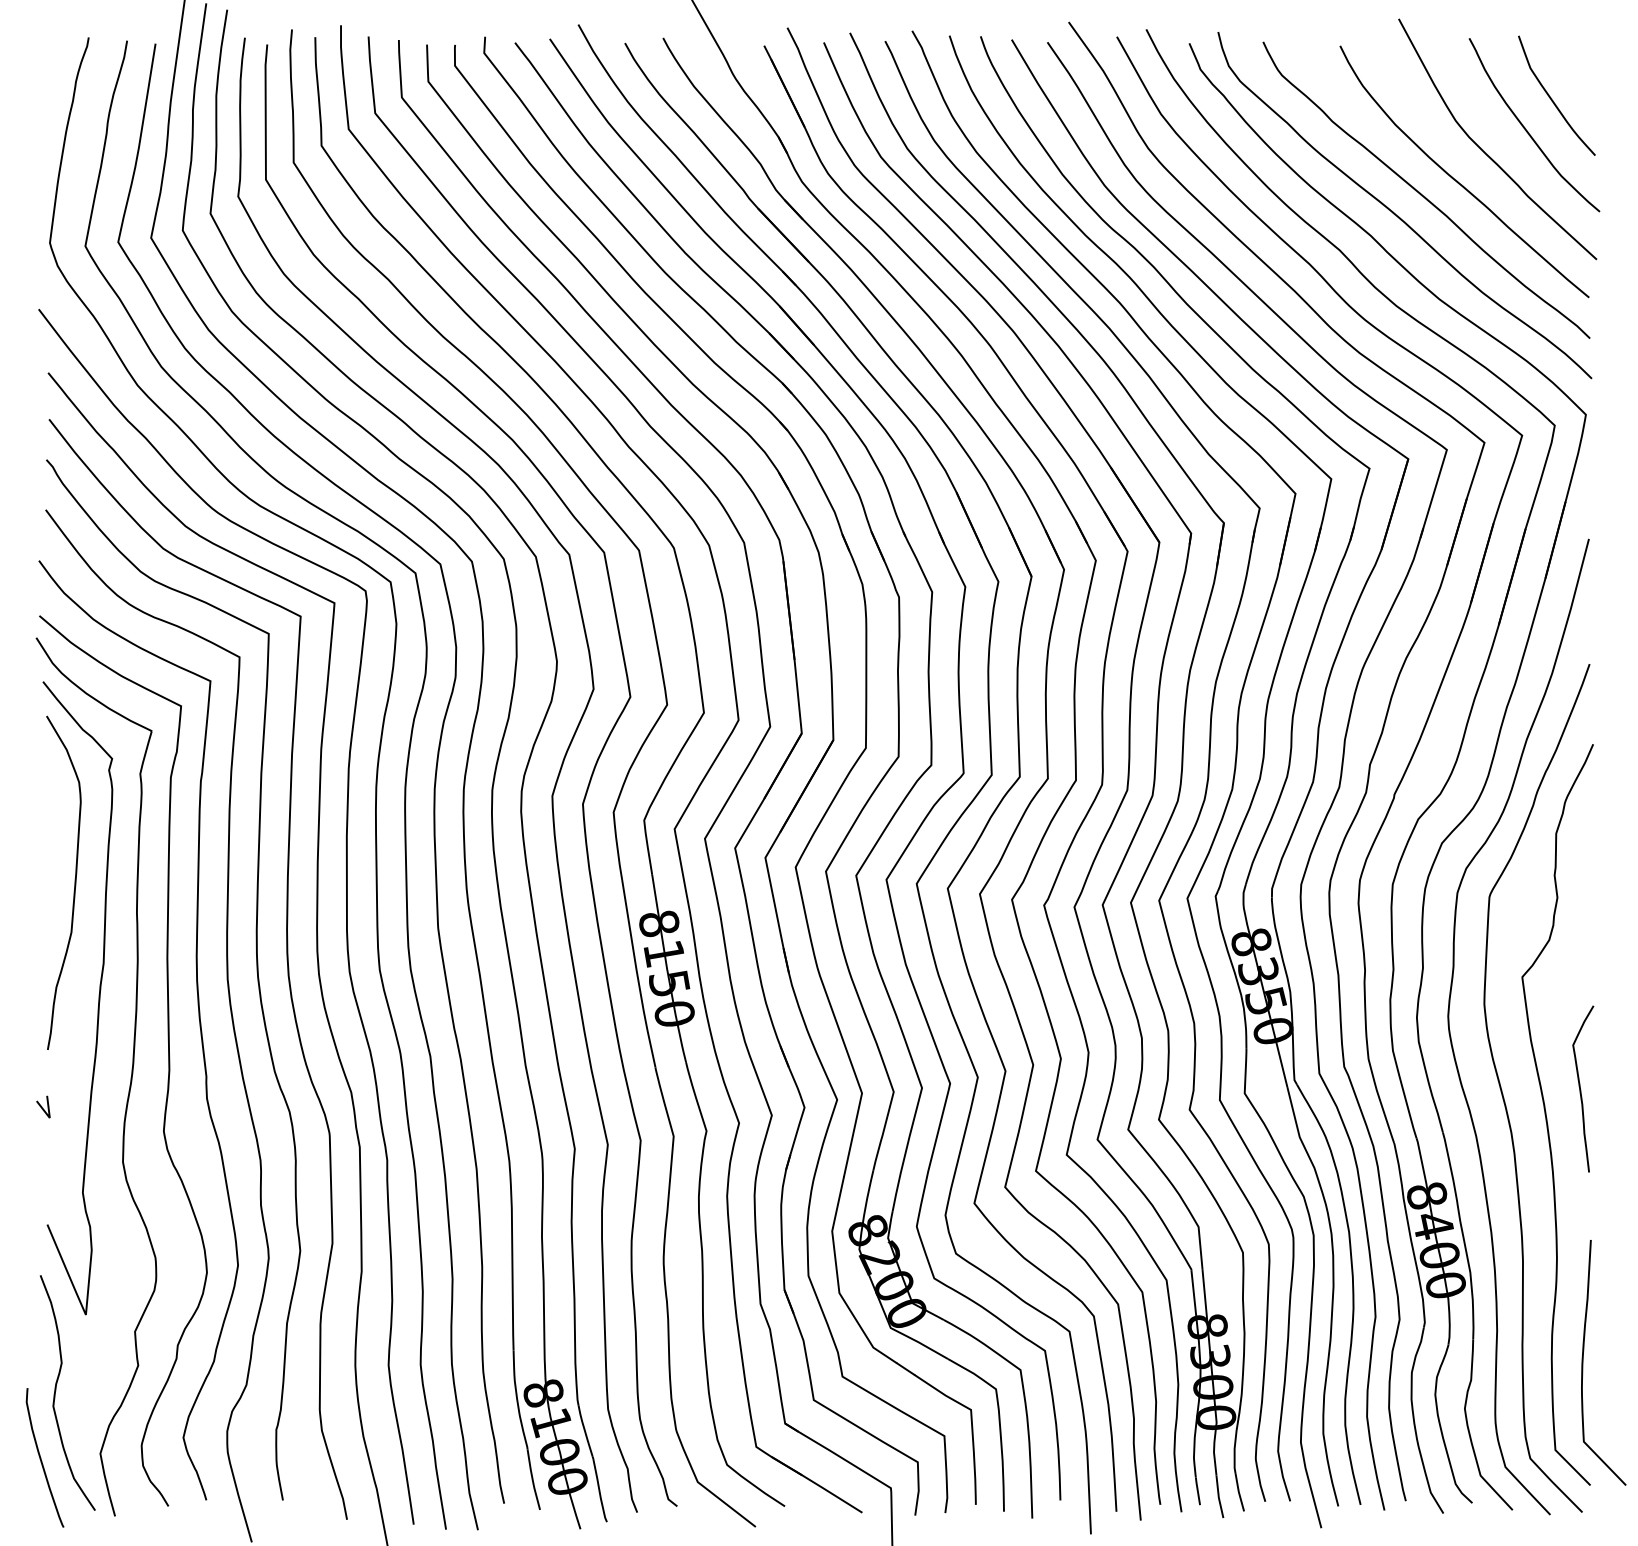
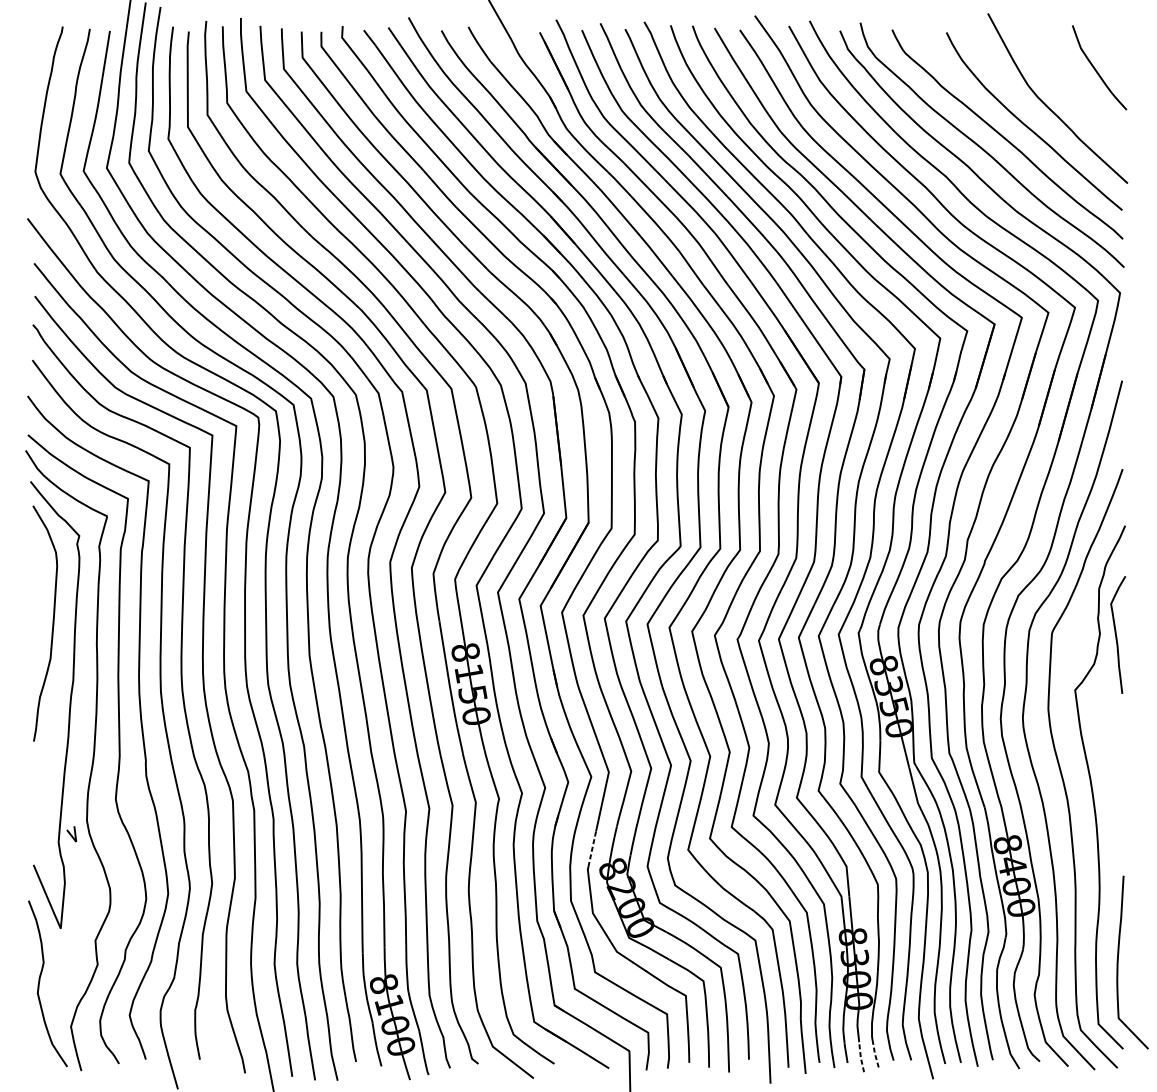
curve: (1528, 131) -> (1079, 92), removed
curve: (1581, 1089) -> (1116, 635), moved
line: (42, 1106) -> (71, 833), moved
line: (838, 1202) -> (592, 849), solid -> dashed
curve: (41, 1457) -> (29, 1029), removed
line: (1238, 1491) -> (874, 1053), solid -> dashed
line: (1218, 1496) -> (860, 1056), solid -> dashed

